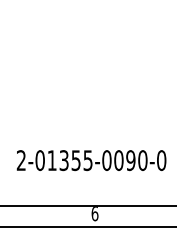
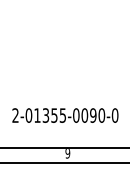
text: (94, 213) -> (67, 153), 6 -> 9

